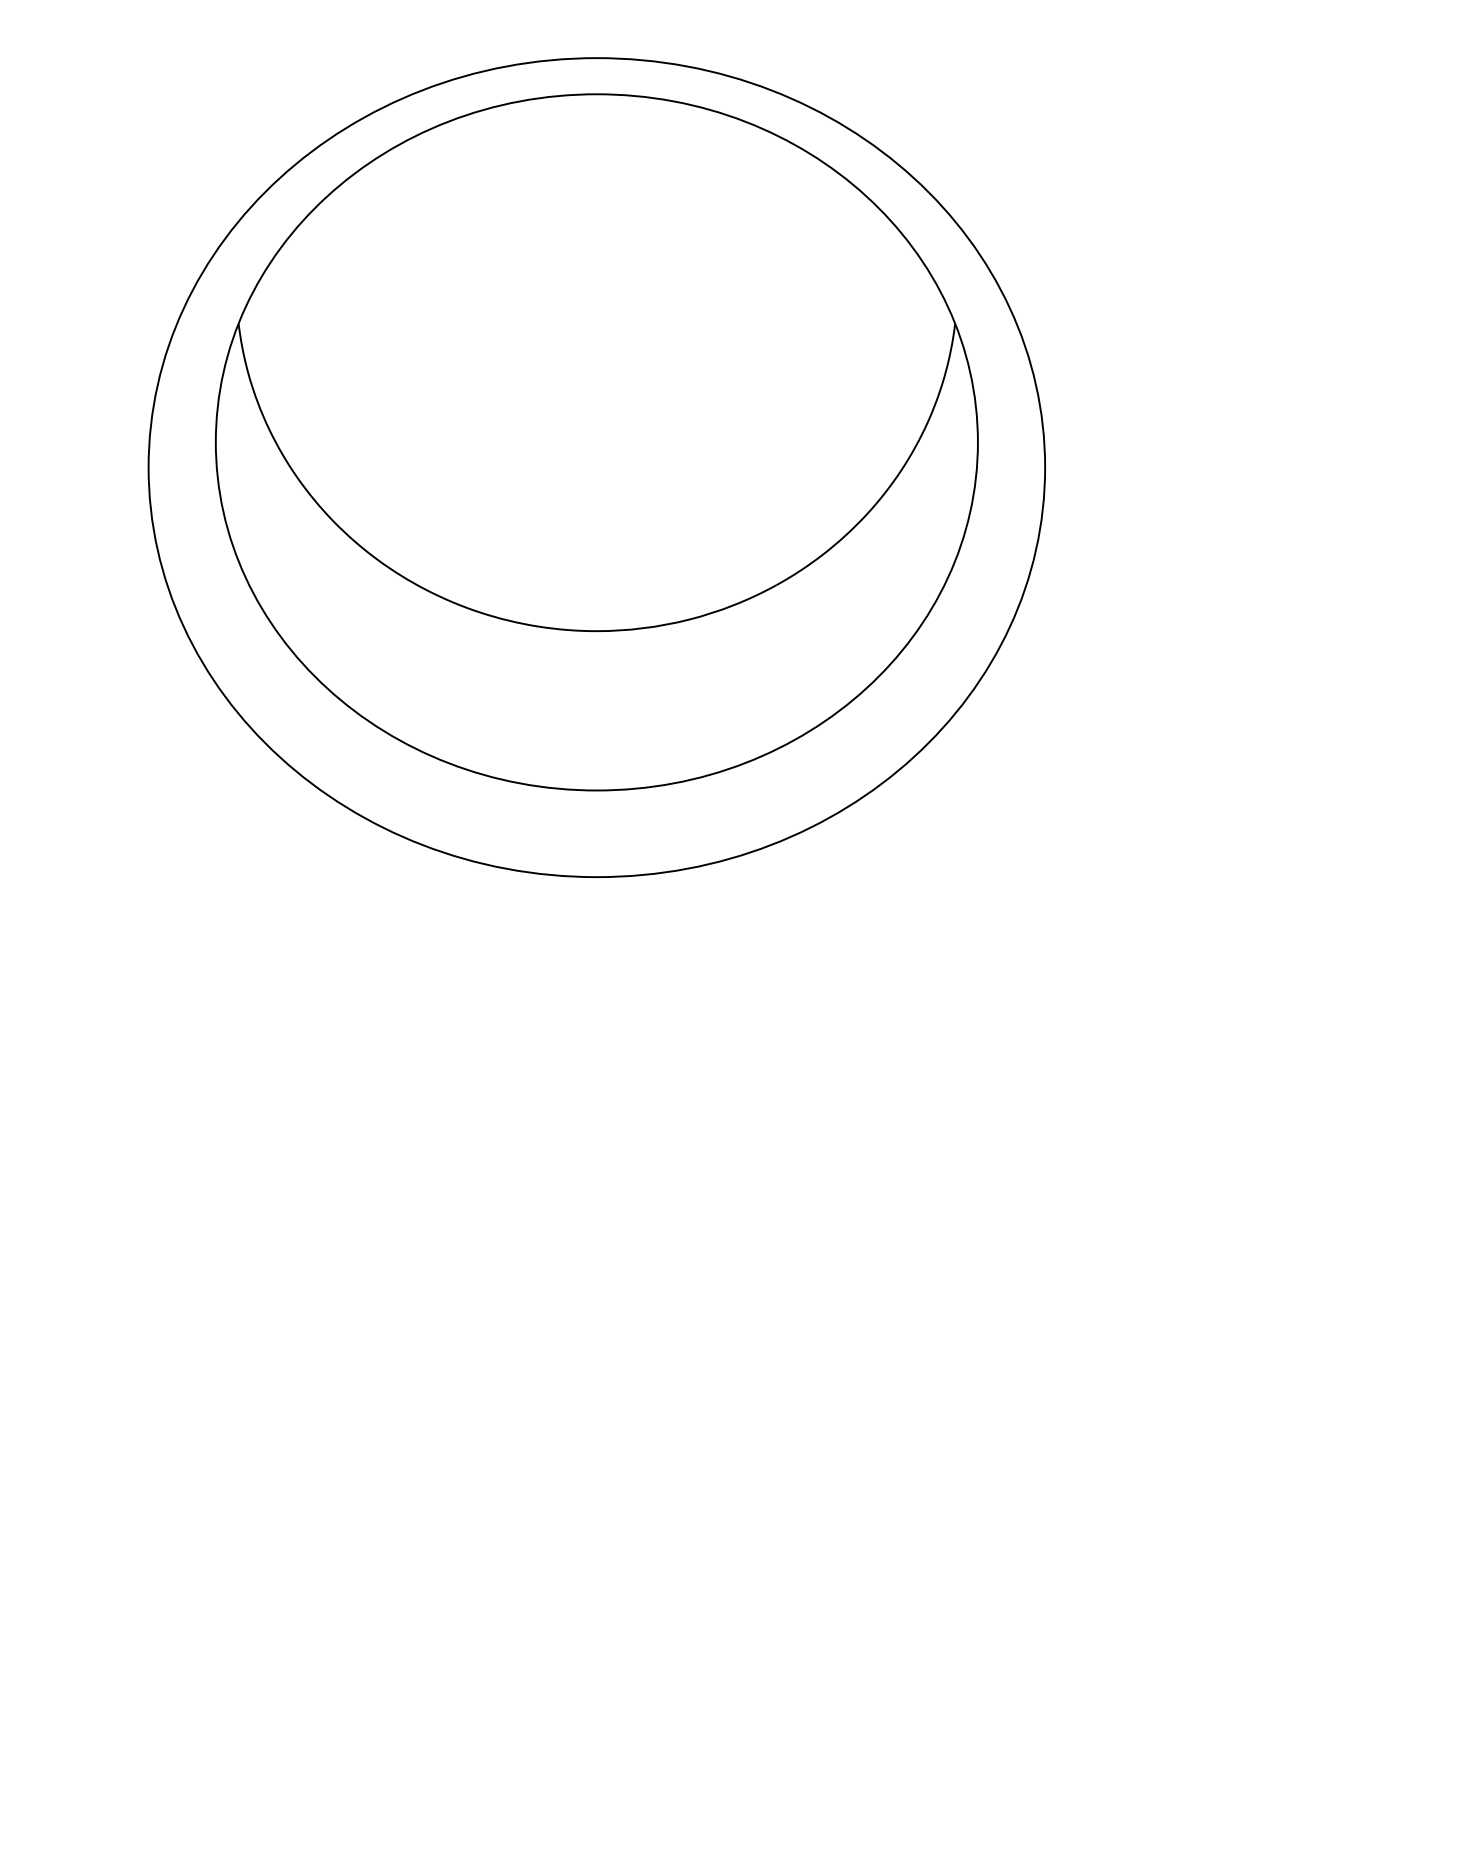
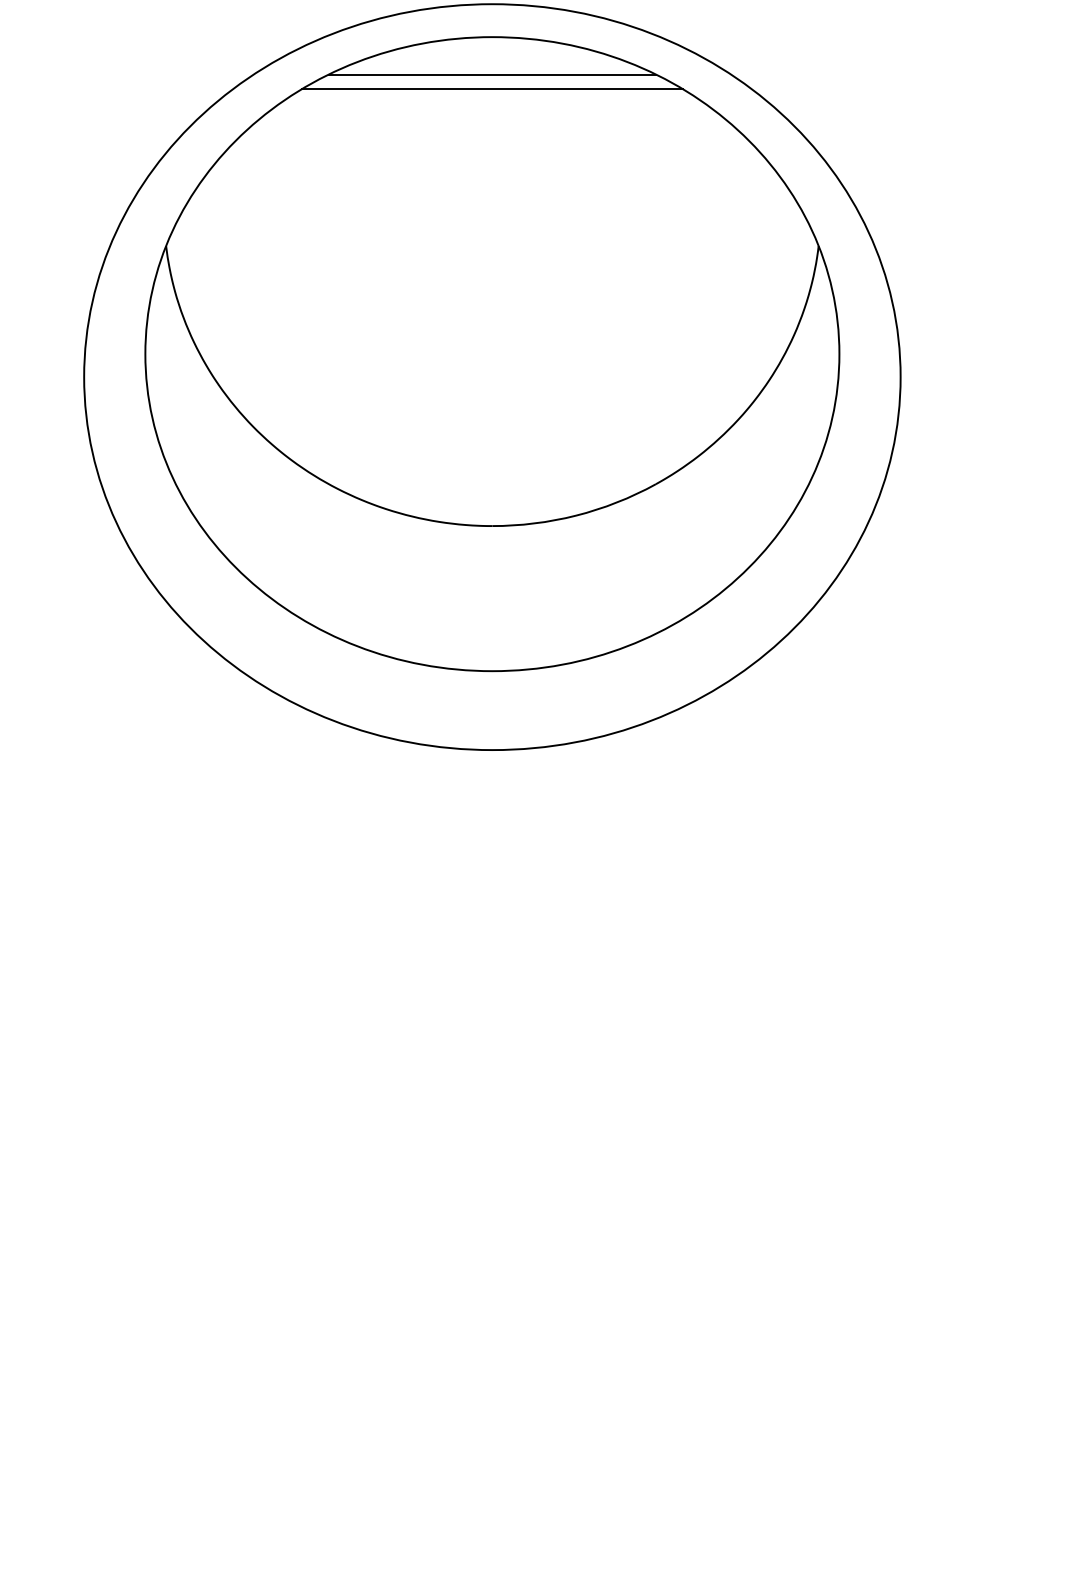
line: (596, 135) -> (492, 74), added
line: (596, 151) -> (492, 89), added

